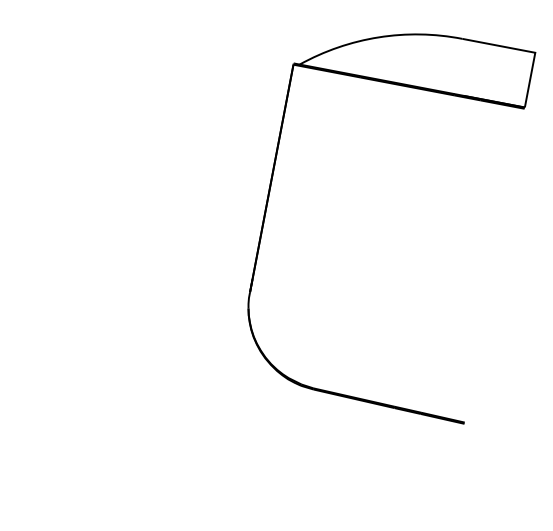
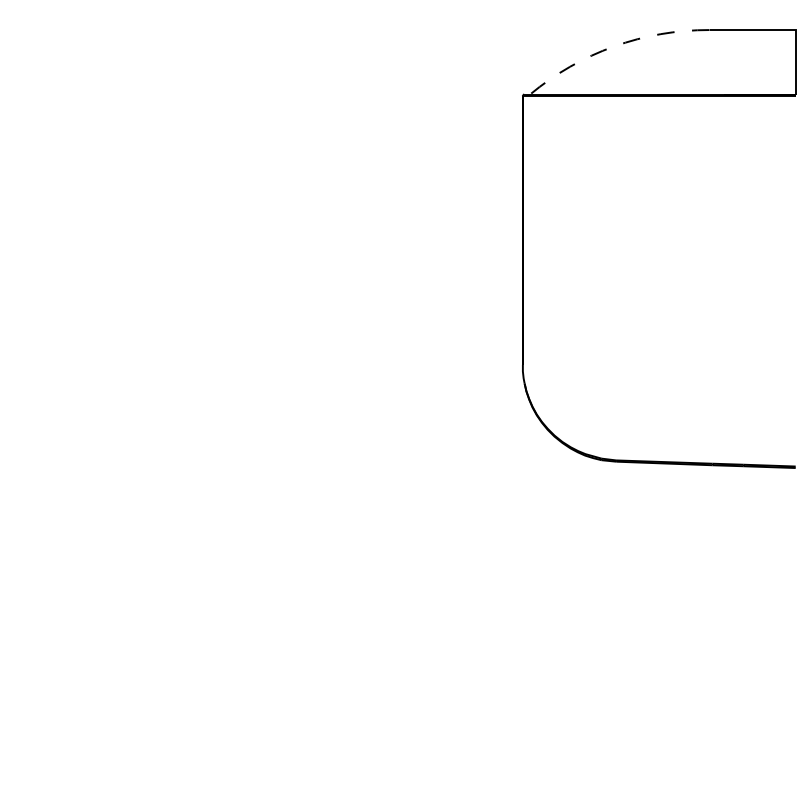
arc: (379, 37) -> (614, 46), solid -> dashed

